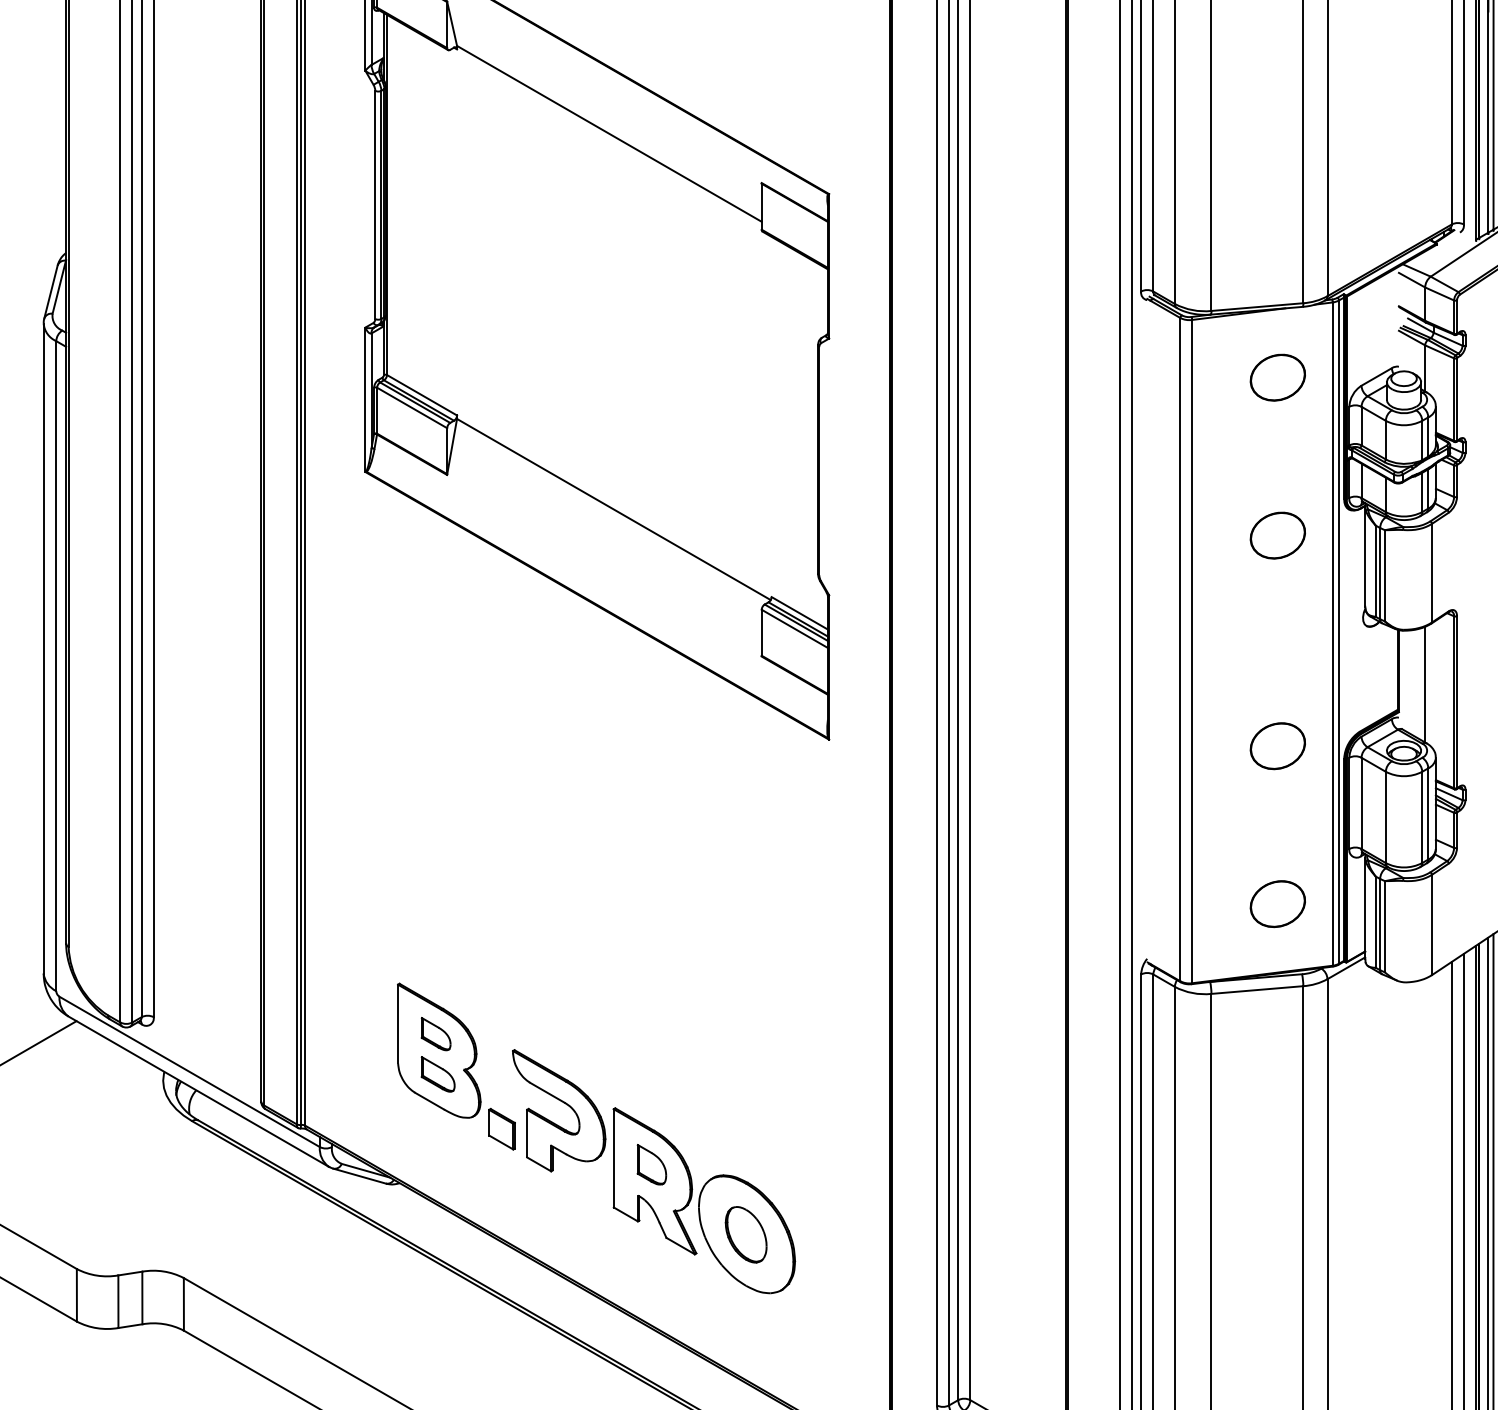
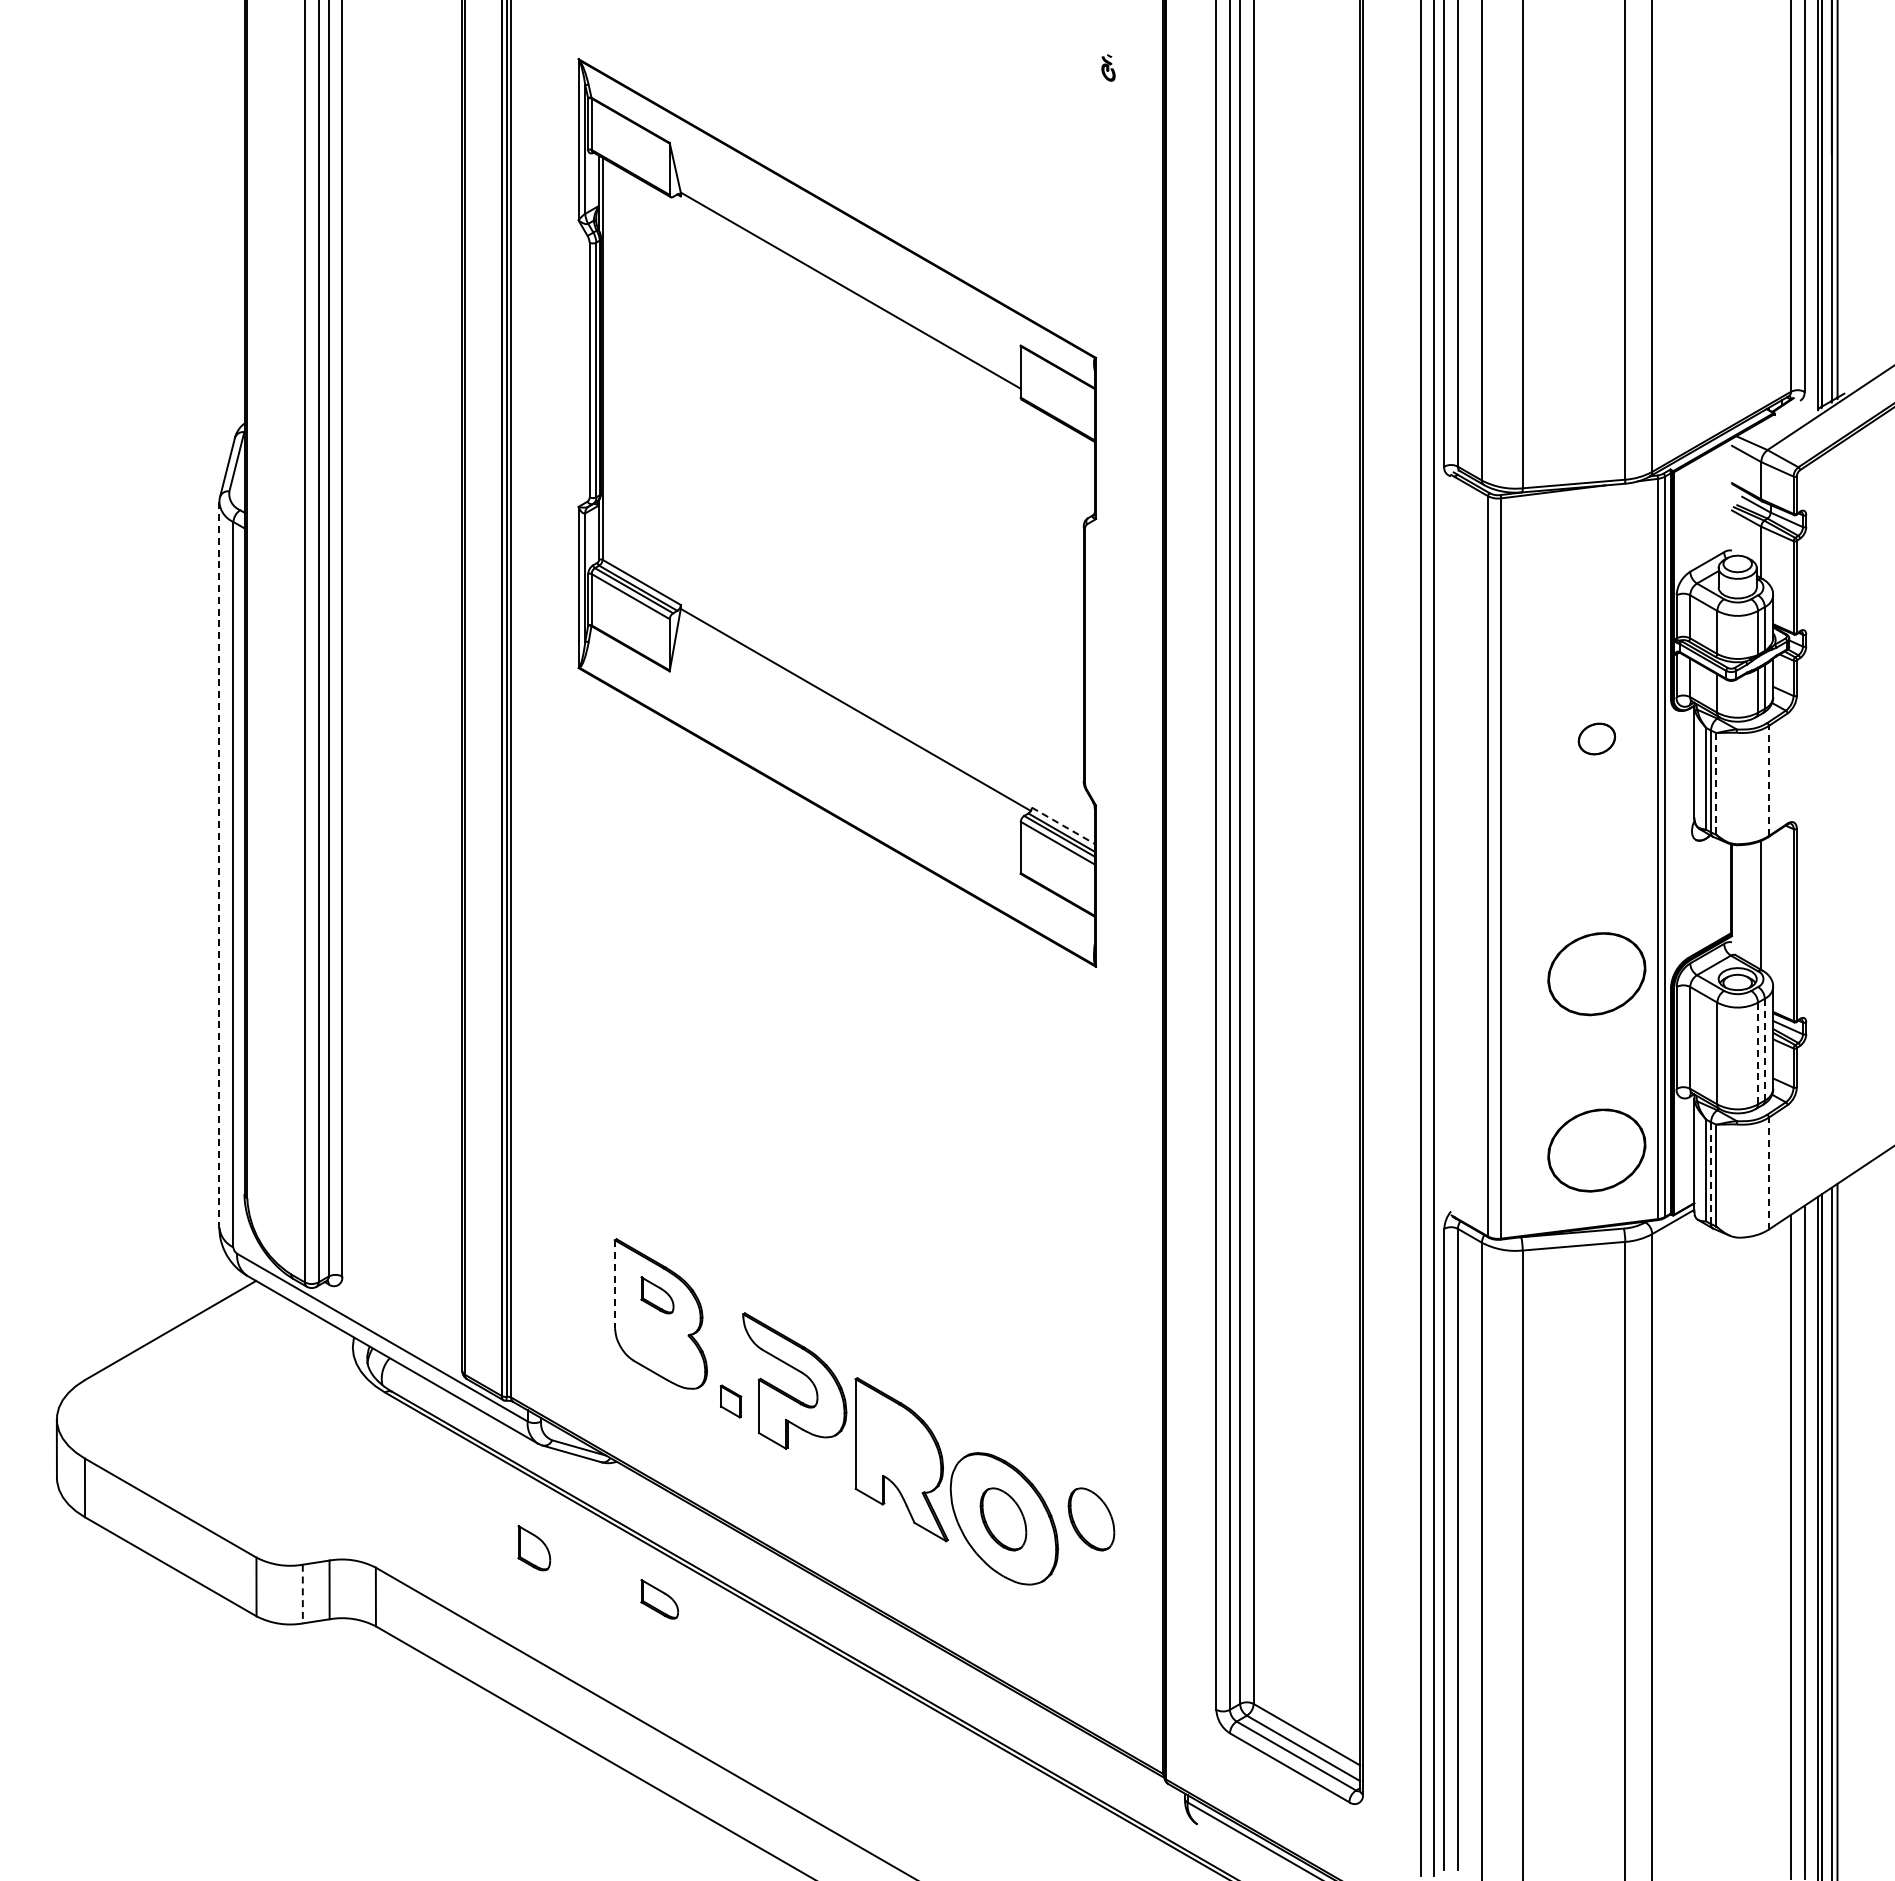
part: (1277, 377) -> (1596, 562), removed
part: (1277, 535) -> (1596, 738), size x0.6
line: (1431, 572) -> (1768, 780), solid -> dashed
line: (1385, 575) -> (1716, 783), solid -> dashed
line: (799, 613) -> (1063, 826), solid -> dashed
line: (43, 648) -> (219, 865), solid -> dashed
part: (1277, 745) -> (1596, 973), size x1.6
line: (1428, 813) -> (1764, 1049), solid -> dashed
line: (1422, 817) -> (1758, 1053), solid -> dashed
part: (1277, 903) -> (1596, 1149), size x1.6
line: (1380, 924) -> (1711, 1173), solid -> dashed
line: (1431, 924) -> (1768, 1173), solid -> dashed
line: (397, 1024) -> (614, 1284), solid -> dashed
part: (437, 1074) -> (659, 1599), moved
part: (501, 1129) -> (730, 1401), size x0.7
part: (652, 1165) -> (534, 1548), moved
part: (825, 1234) -> (1091, 1519), added
line: (118, 1302) -> (302, 1594), solid -> dashed

